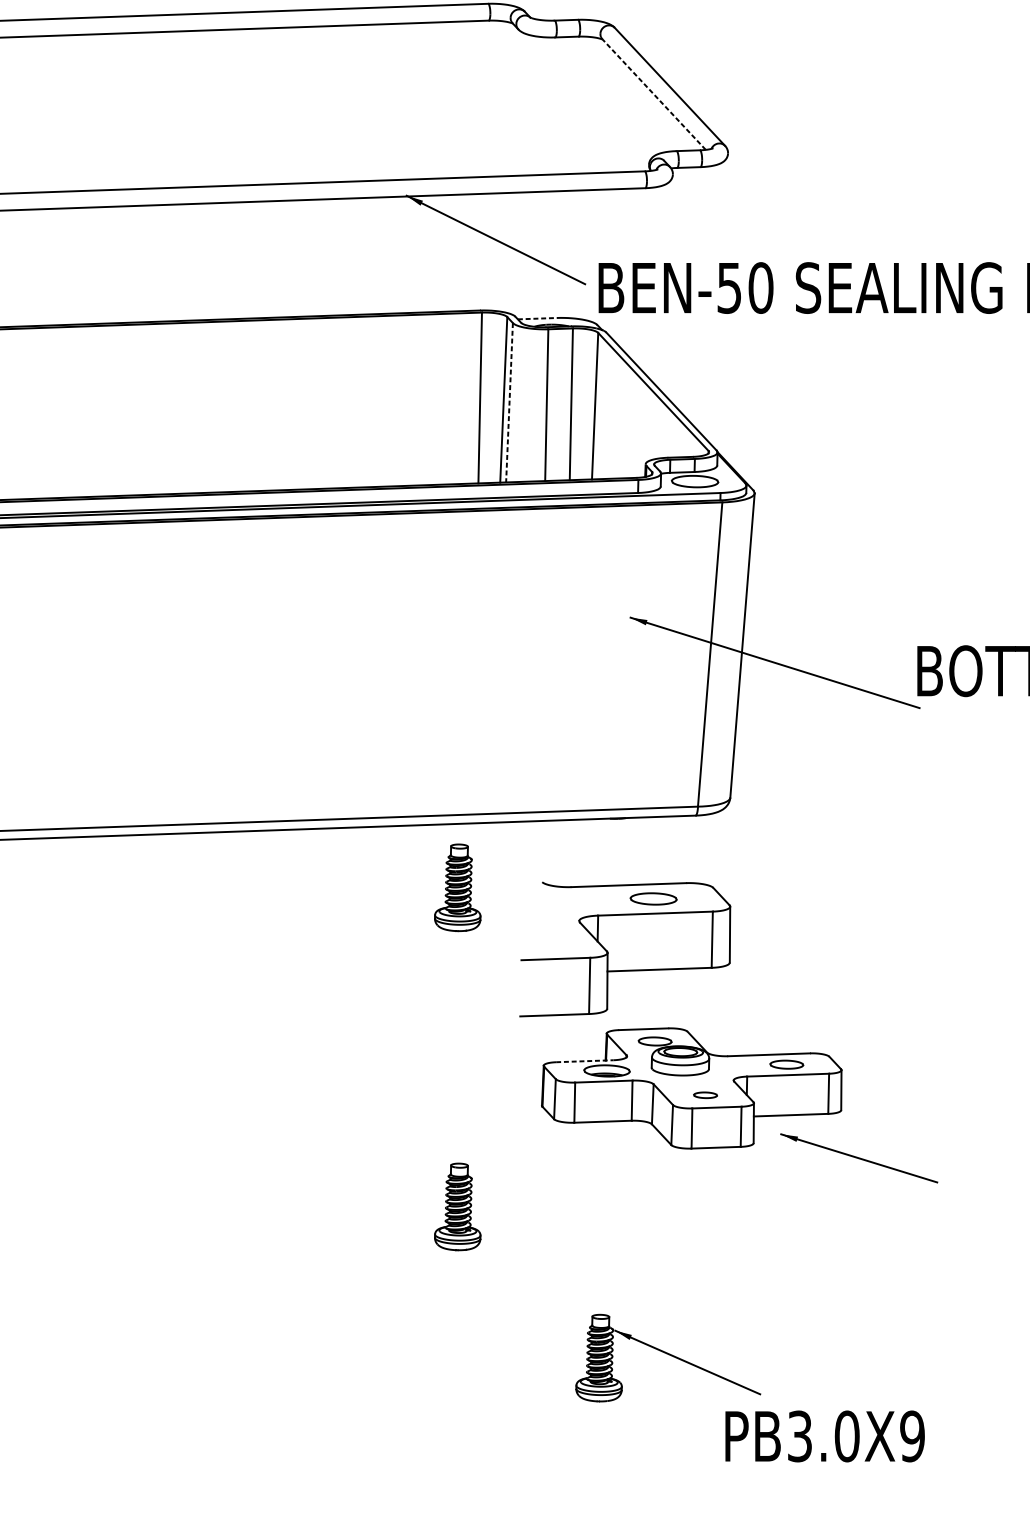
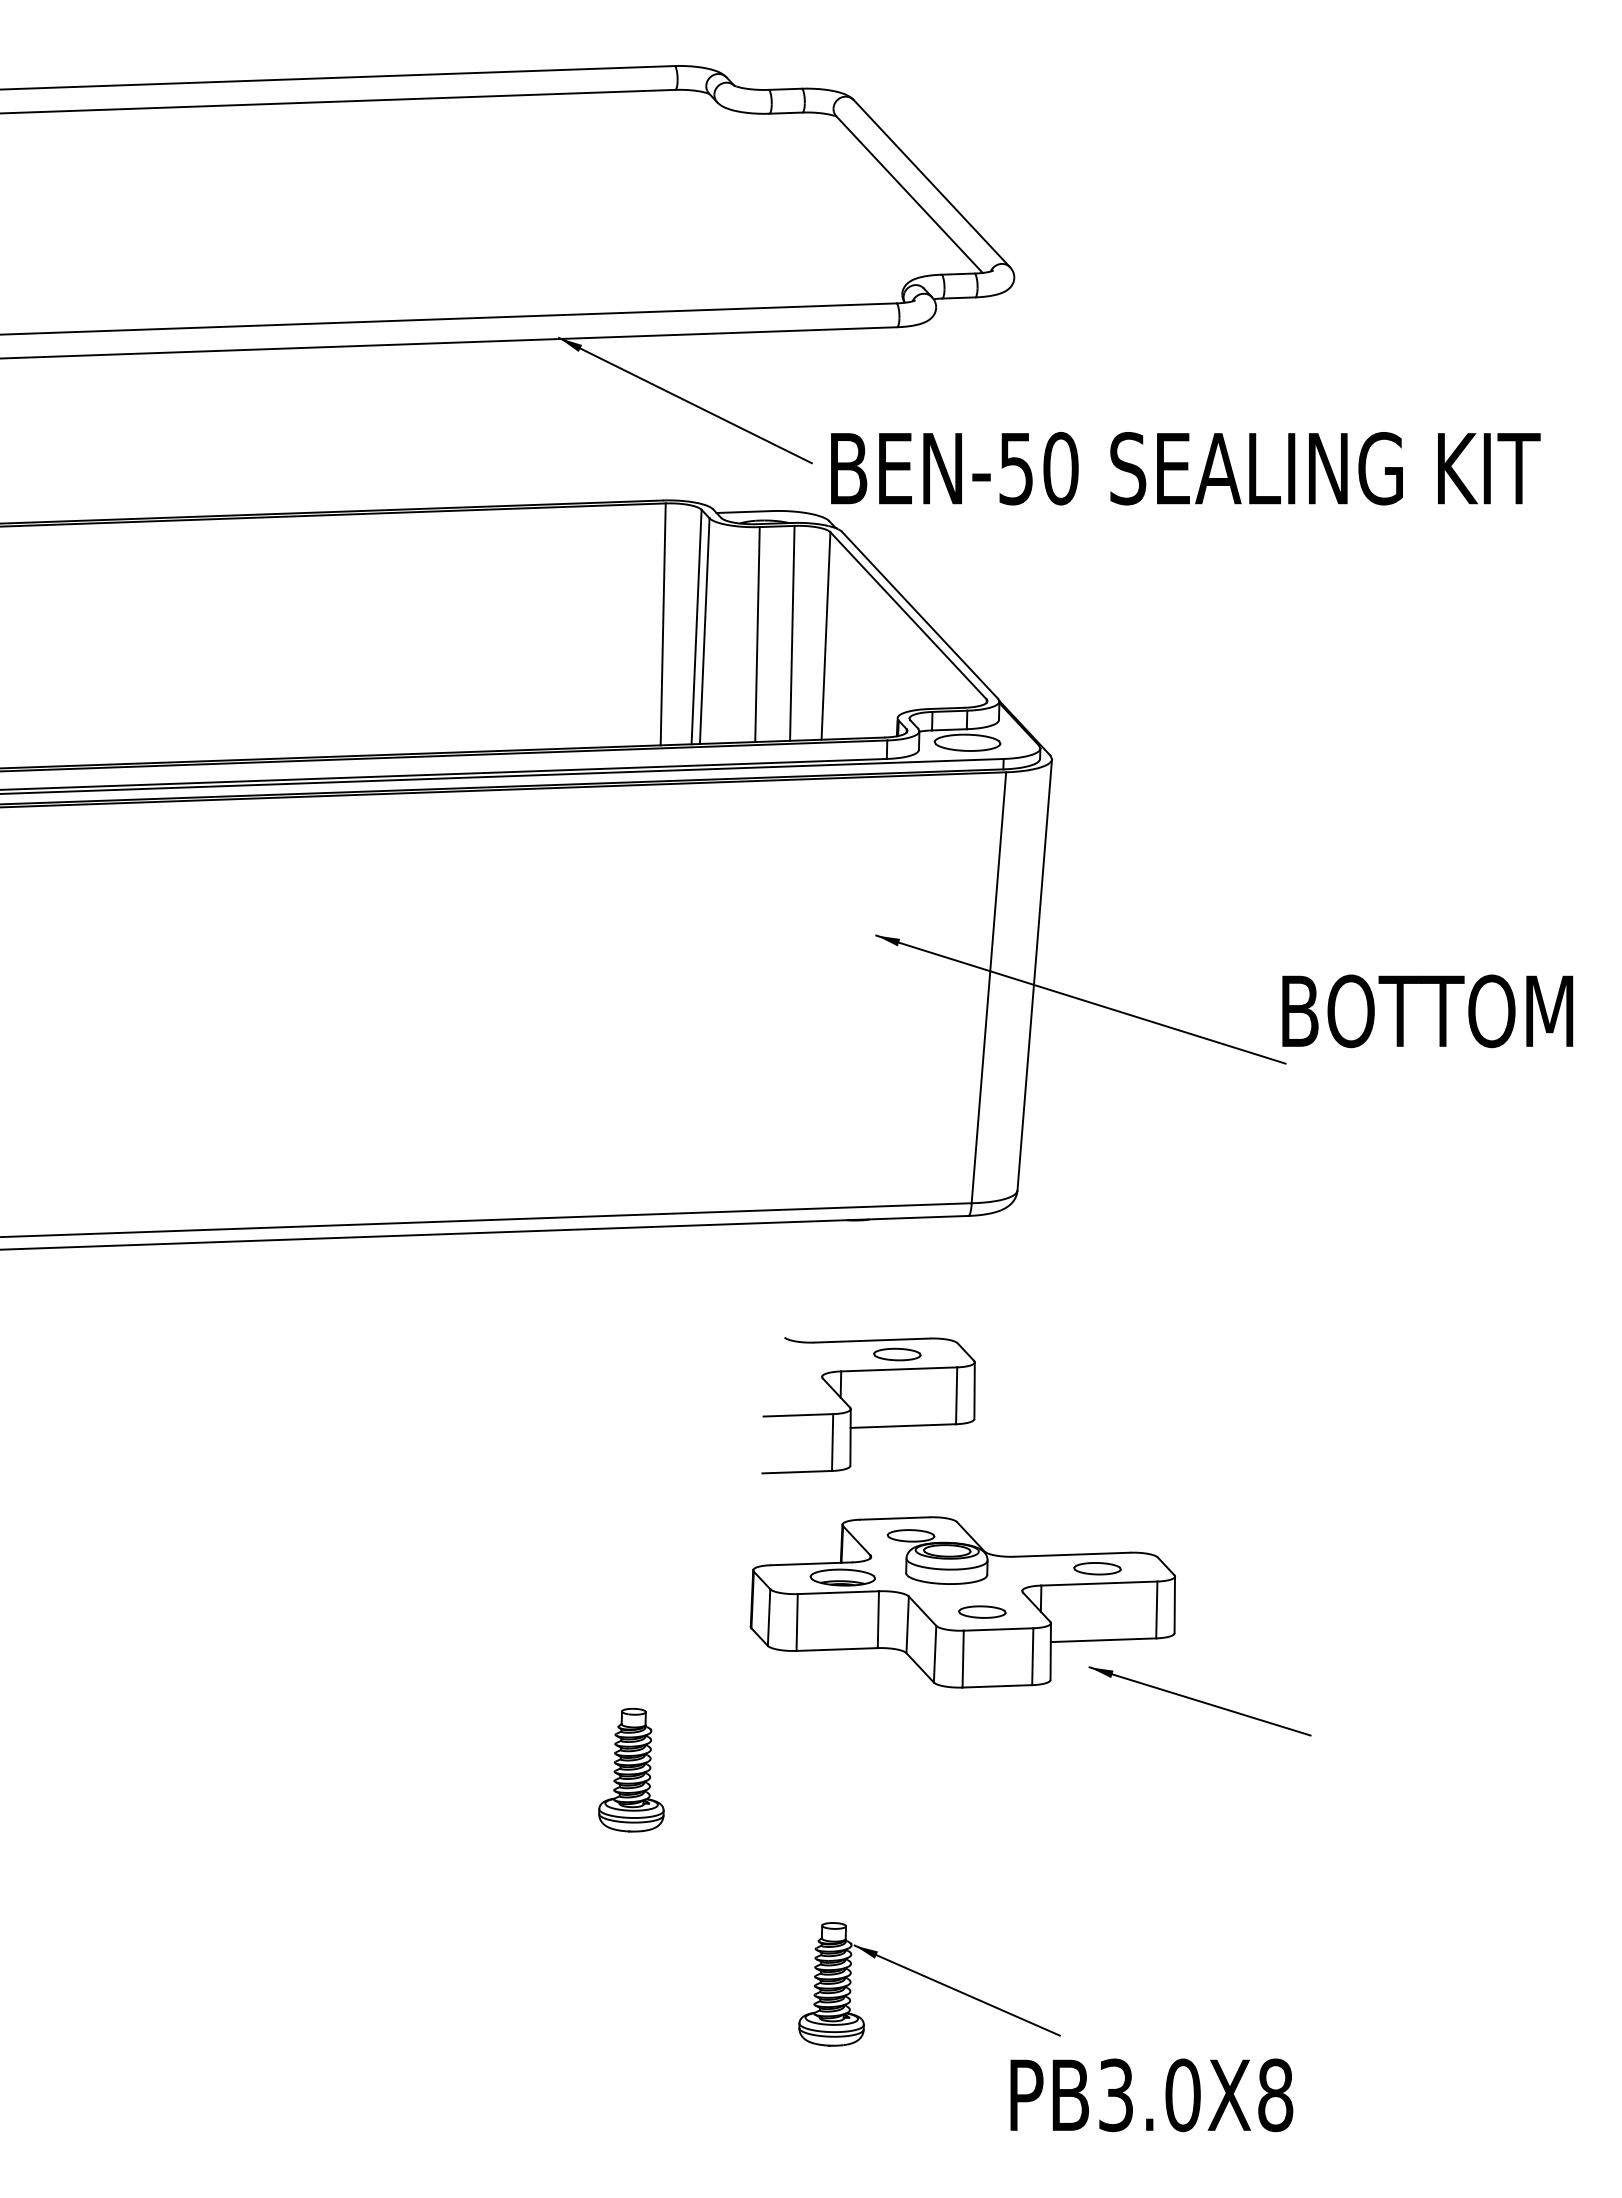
line: (654, 94) -> (909, 194), dashed -> solid
line: (537, 318) -> (744, 512), dashed -> solid
line: (509, 403) -> (704, 631), dashed -> solid
part: (457, 888) -> (631, 1318), removed
part: (625, 949) -> (868, 1405), size x0.71
line: (584, 1061) -> (811, 1563), dashed -> solid
part: (705, 1094) -> (982, 1611), size x1.43
text: (912, 1436) -> (1275, 2095), PB3.0X9 -> PB3.0X8

